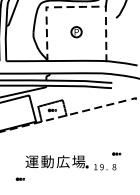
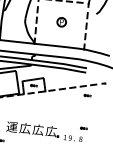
part: (116, 114) -> (87, 95), added
text: (47, 161) -> (25, 128), 動 -> 広
text: (78, 161) -> (51, 131), 場 -> 広

